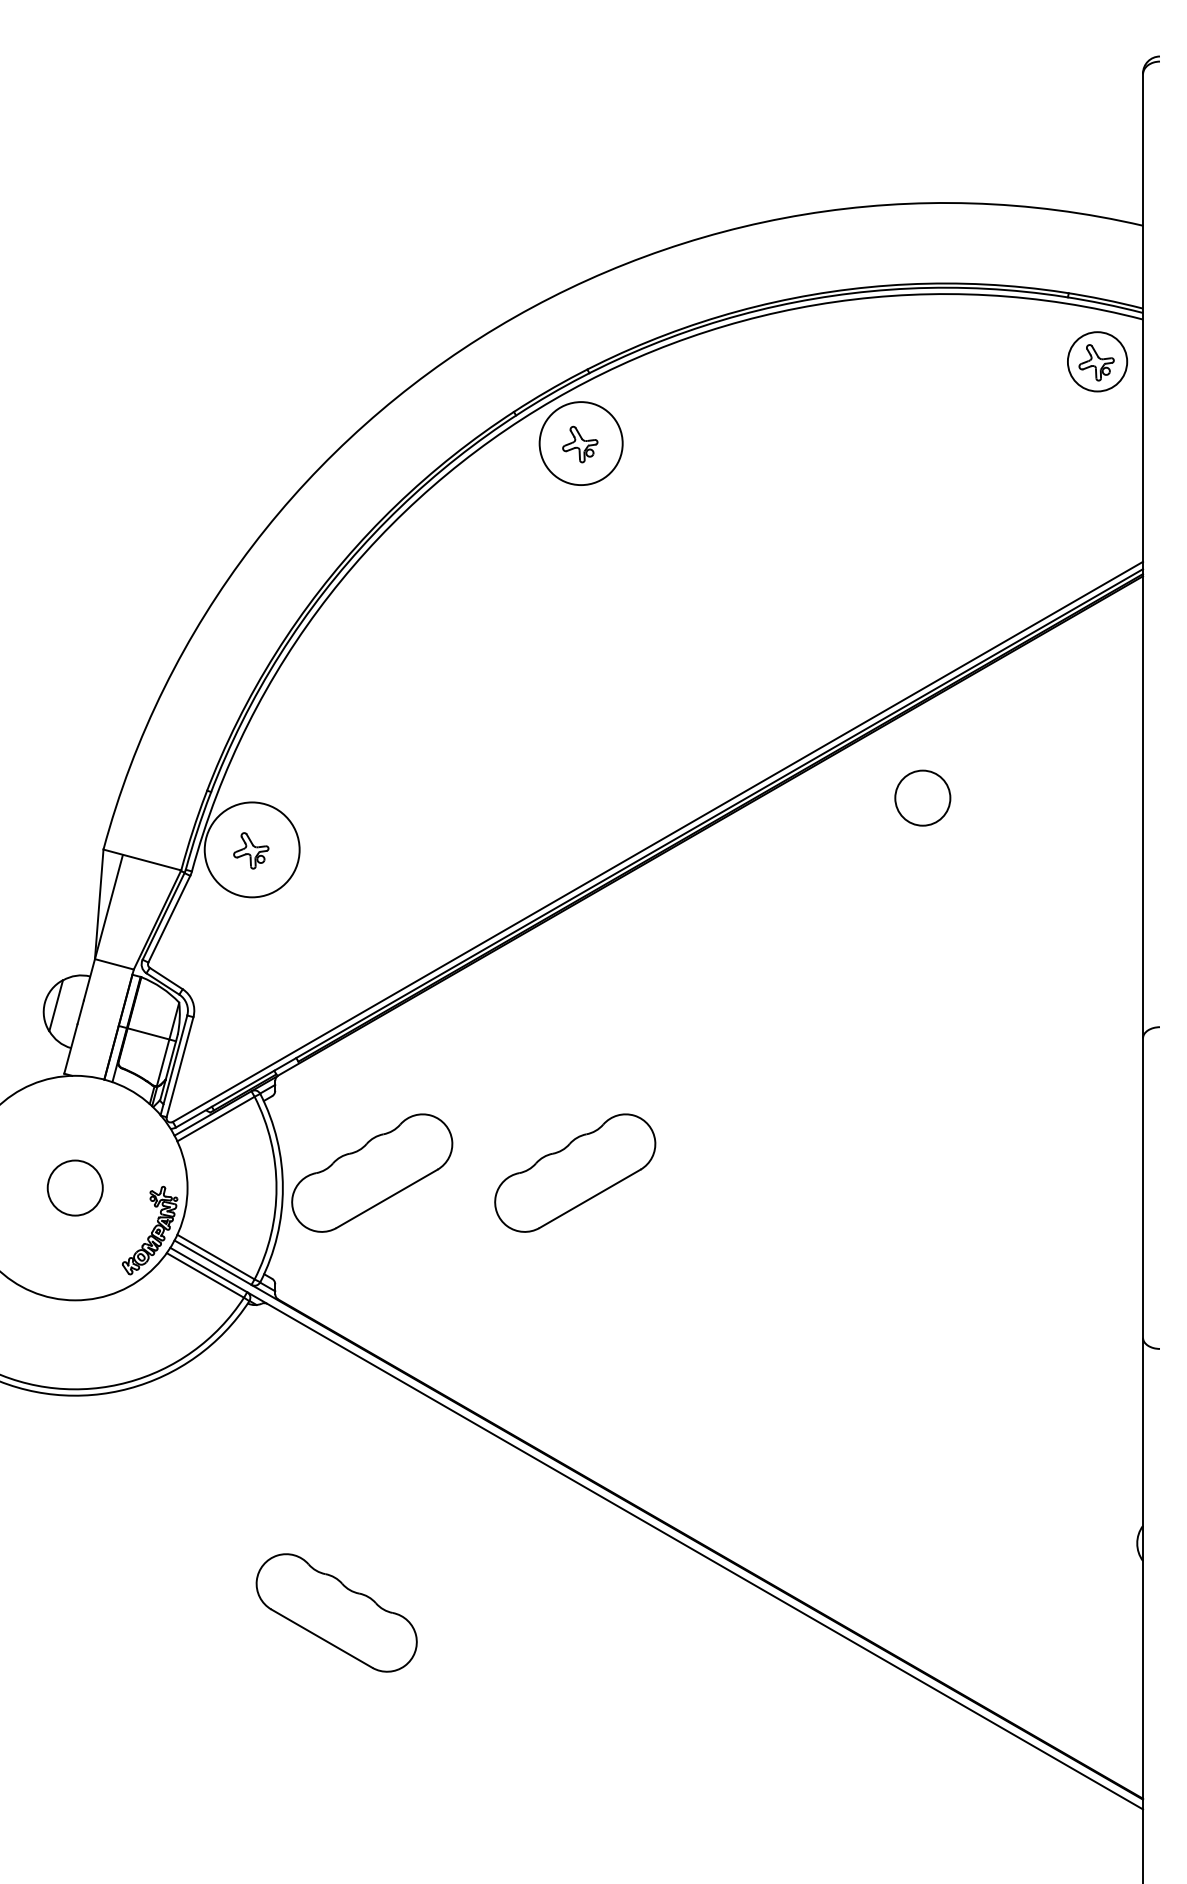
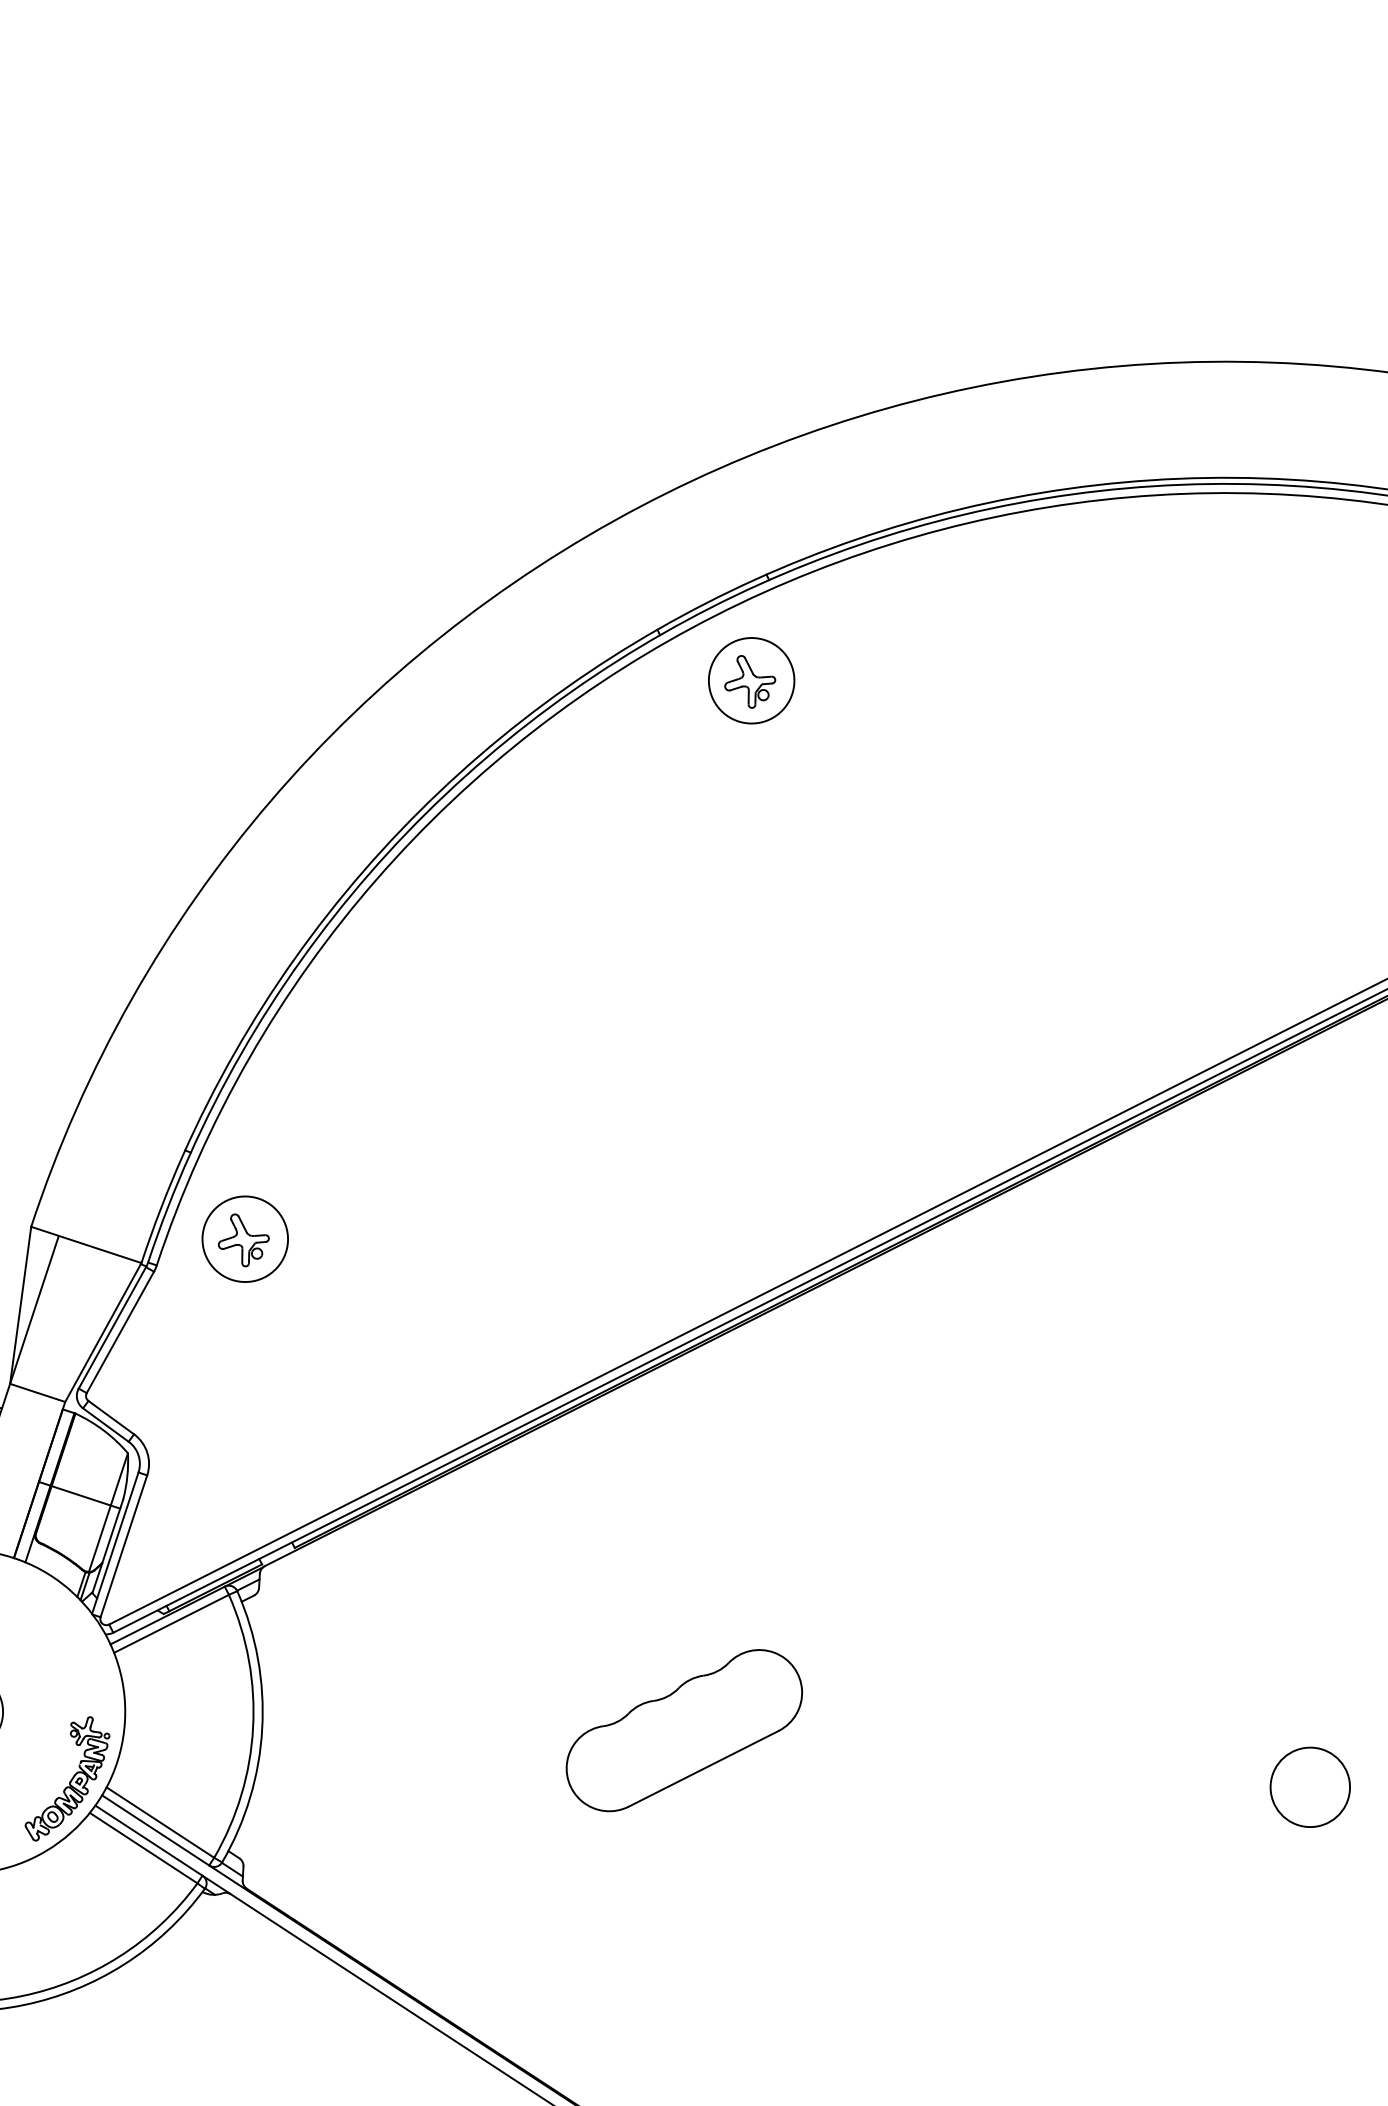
circle: (580, 443) -> (750, 680), size x0.71
circle: (922, 797) -> (1309, 1786), moved
circle: (251, 849) -> (244, 1238), size x0.62
part: (372, 1172) -> (392, 1713), removed

